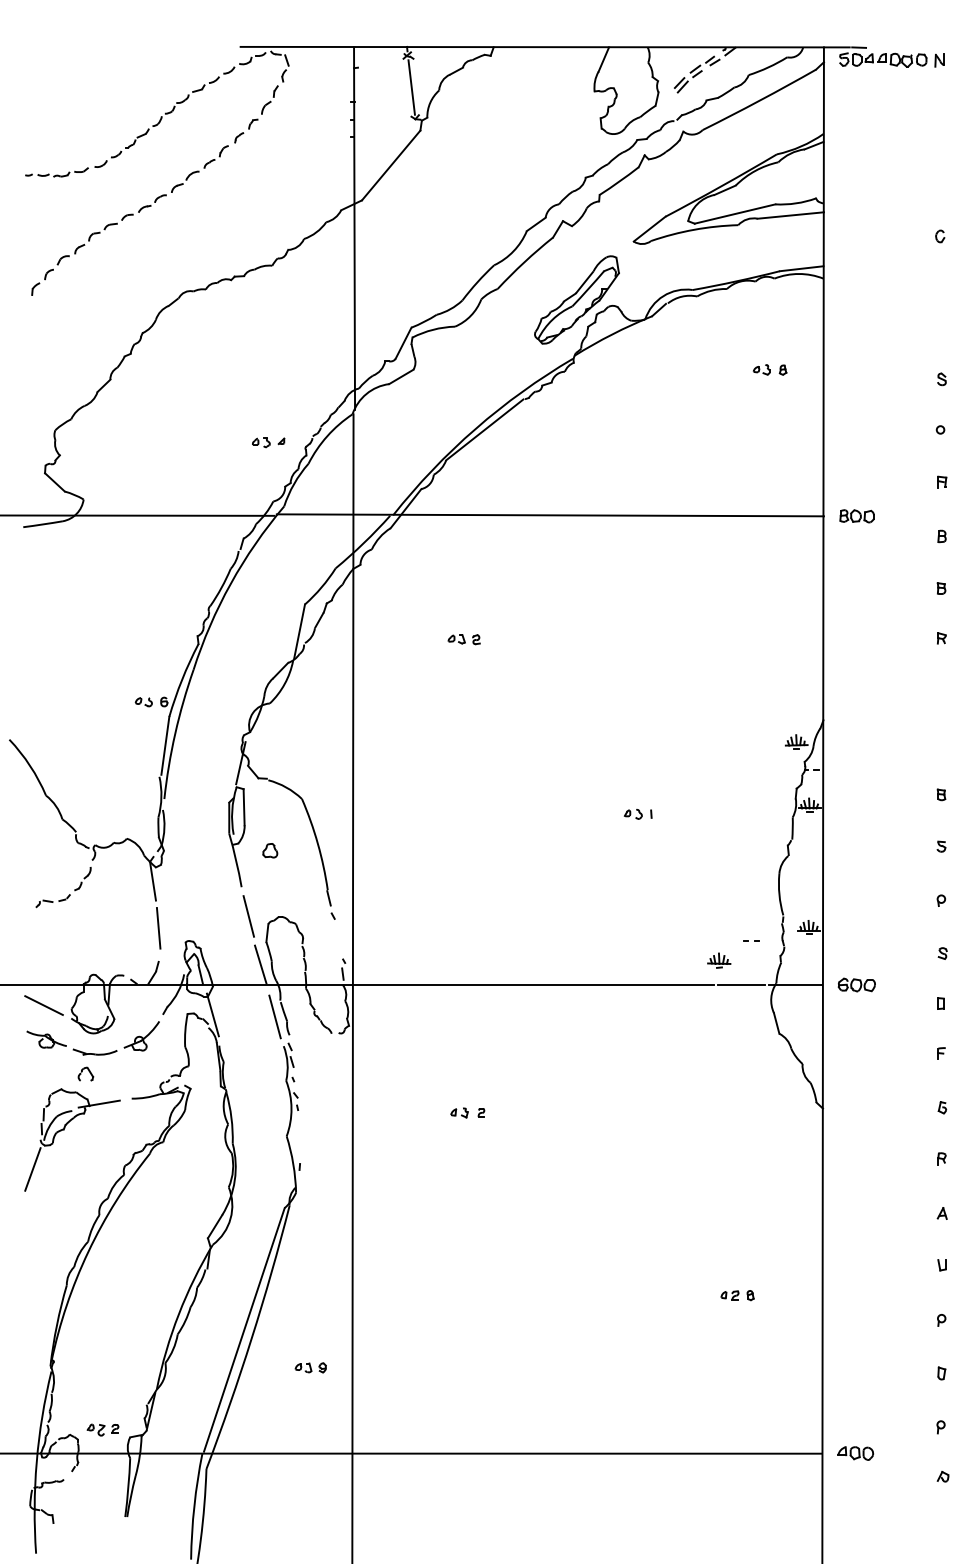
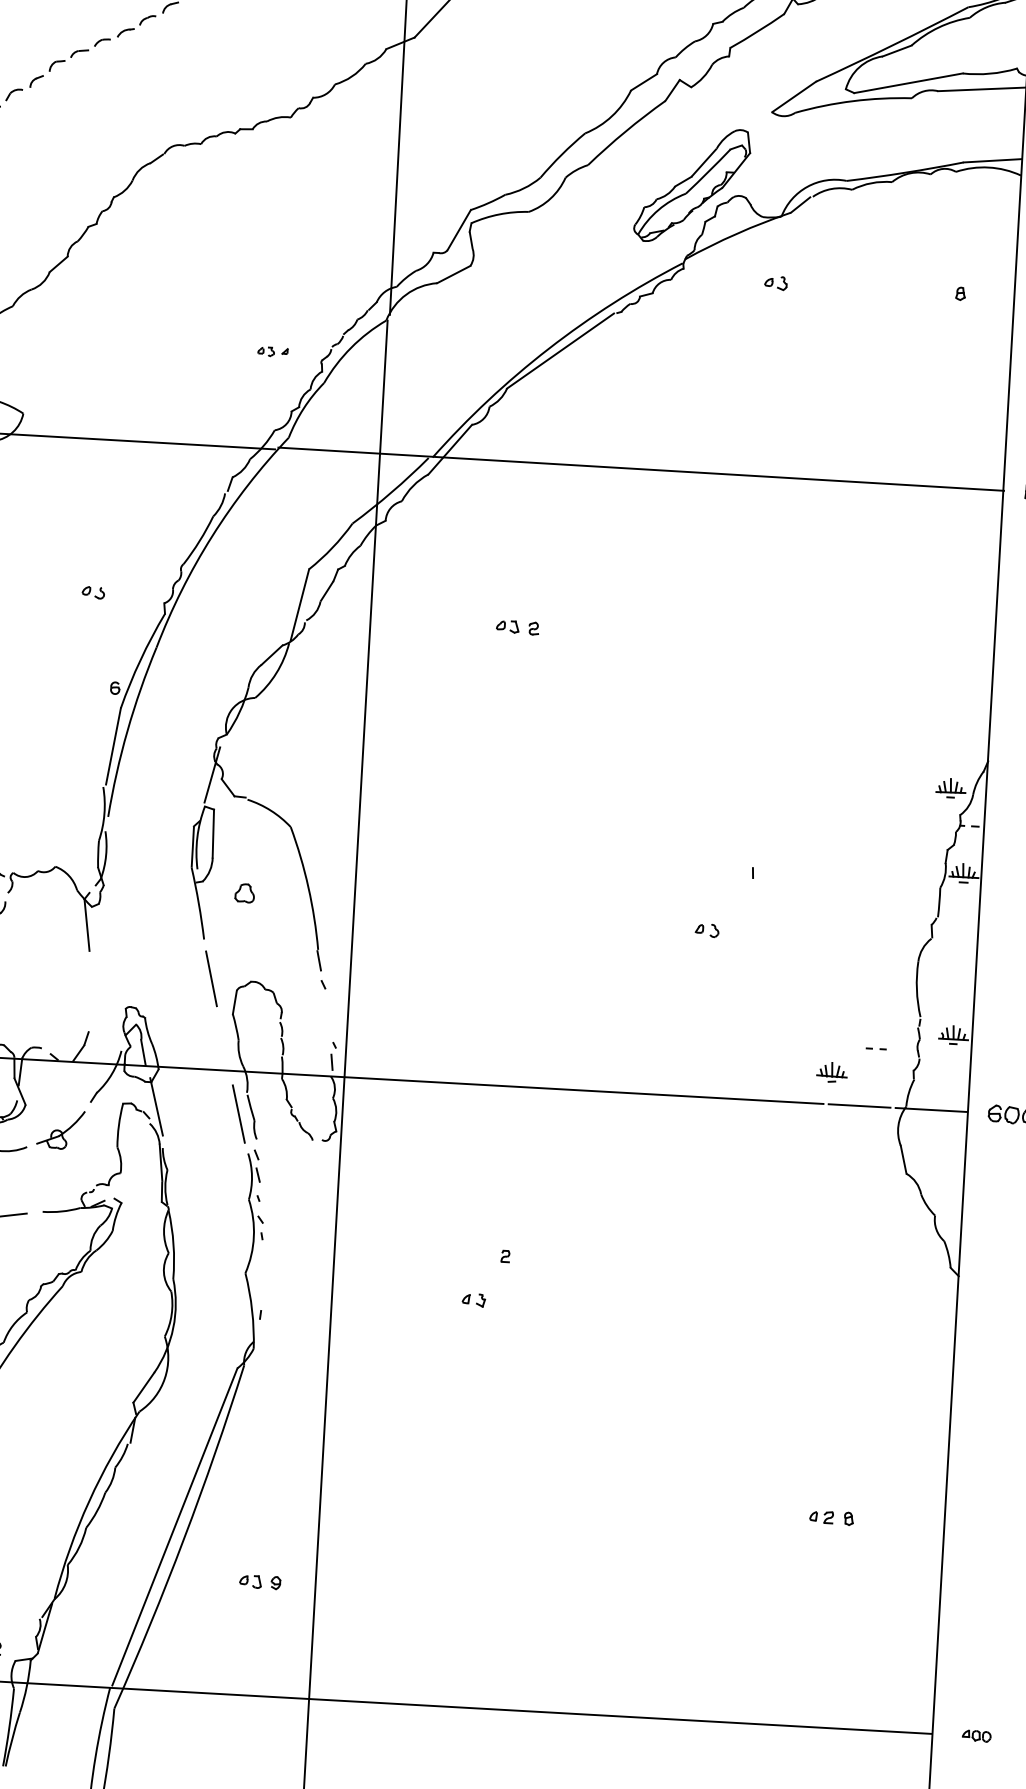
part: (761, 369) -> (775, 282), moved
part: (268, 442) -> (272, 351), size x0.7
part: (143, 702) -> (92, 593), moved
part: (632, 814) -> (706, 930), moved
line: (158, 928) -> (90, 988), removed
line: (260, 964) -> (223, 1043), removed
part: (459, 1112) -> (473, 1299), moved
part: (855, 1453) -> (976, 1736), size x0.6

